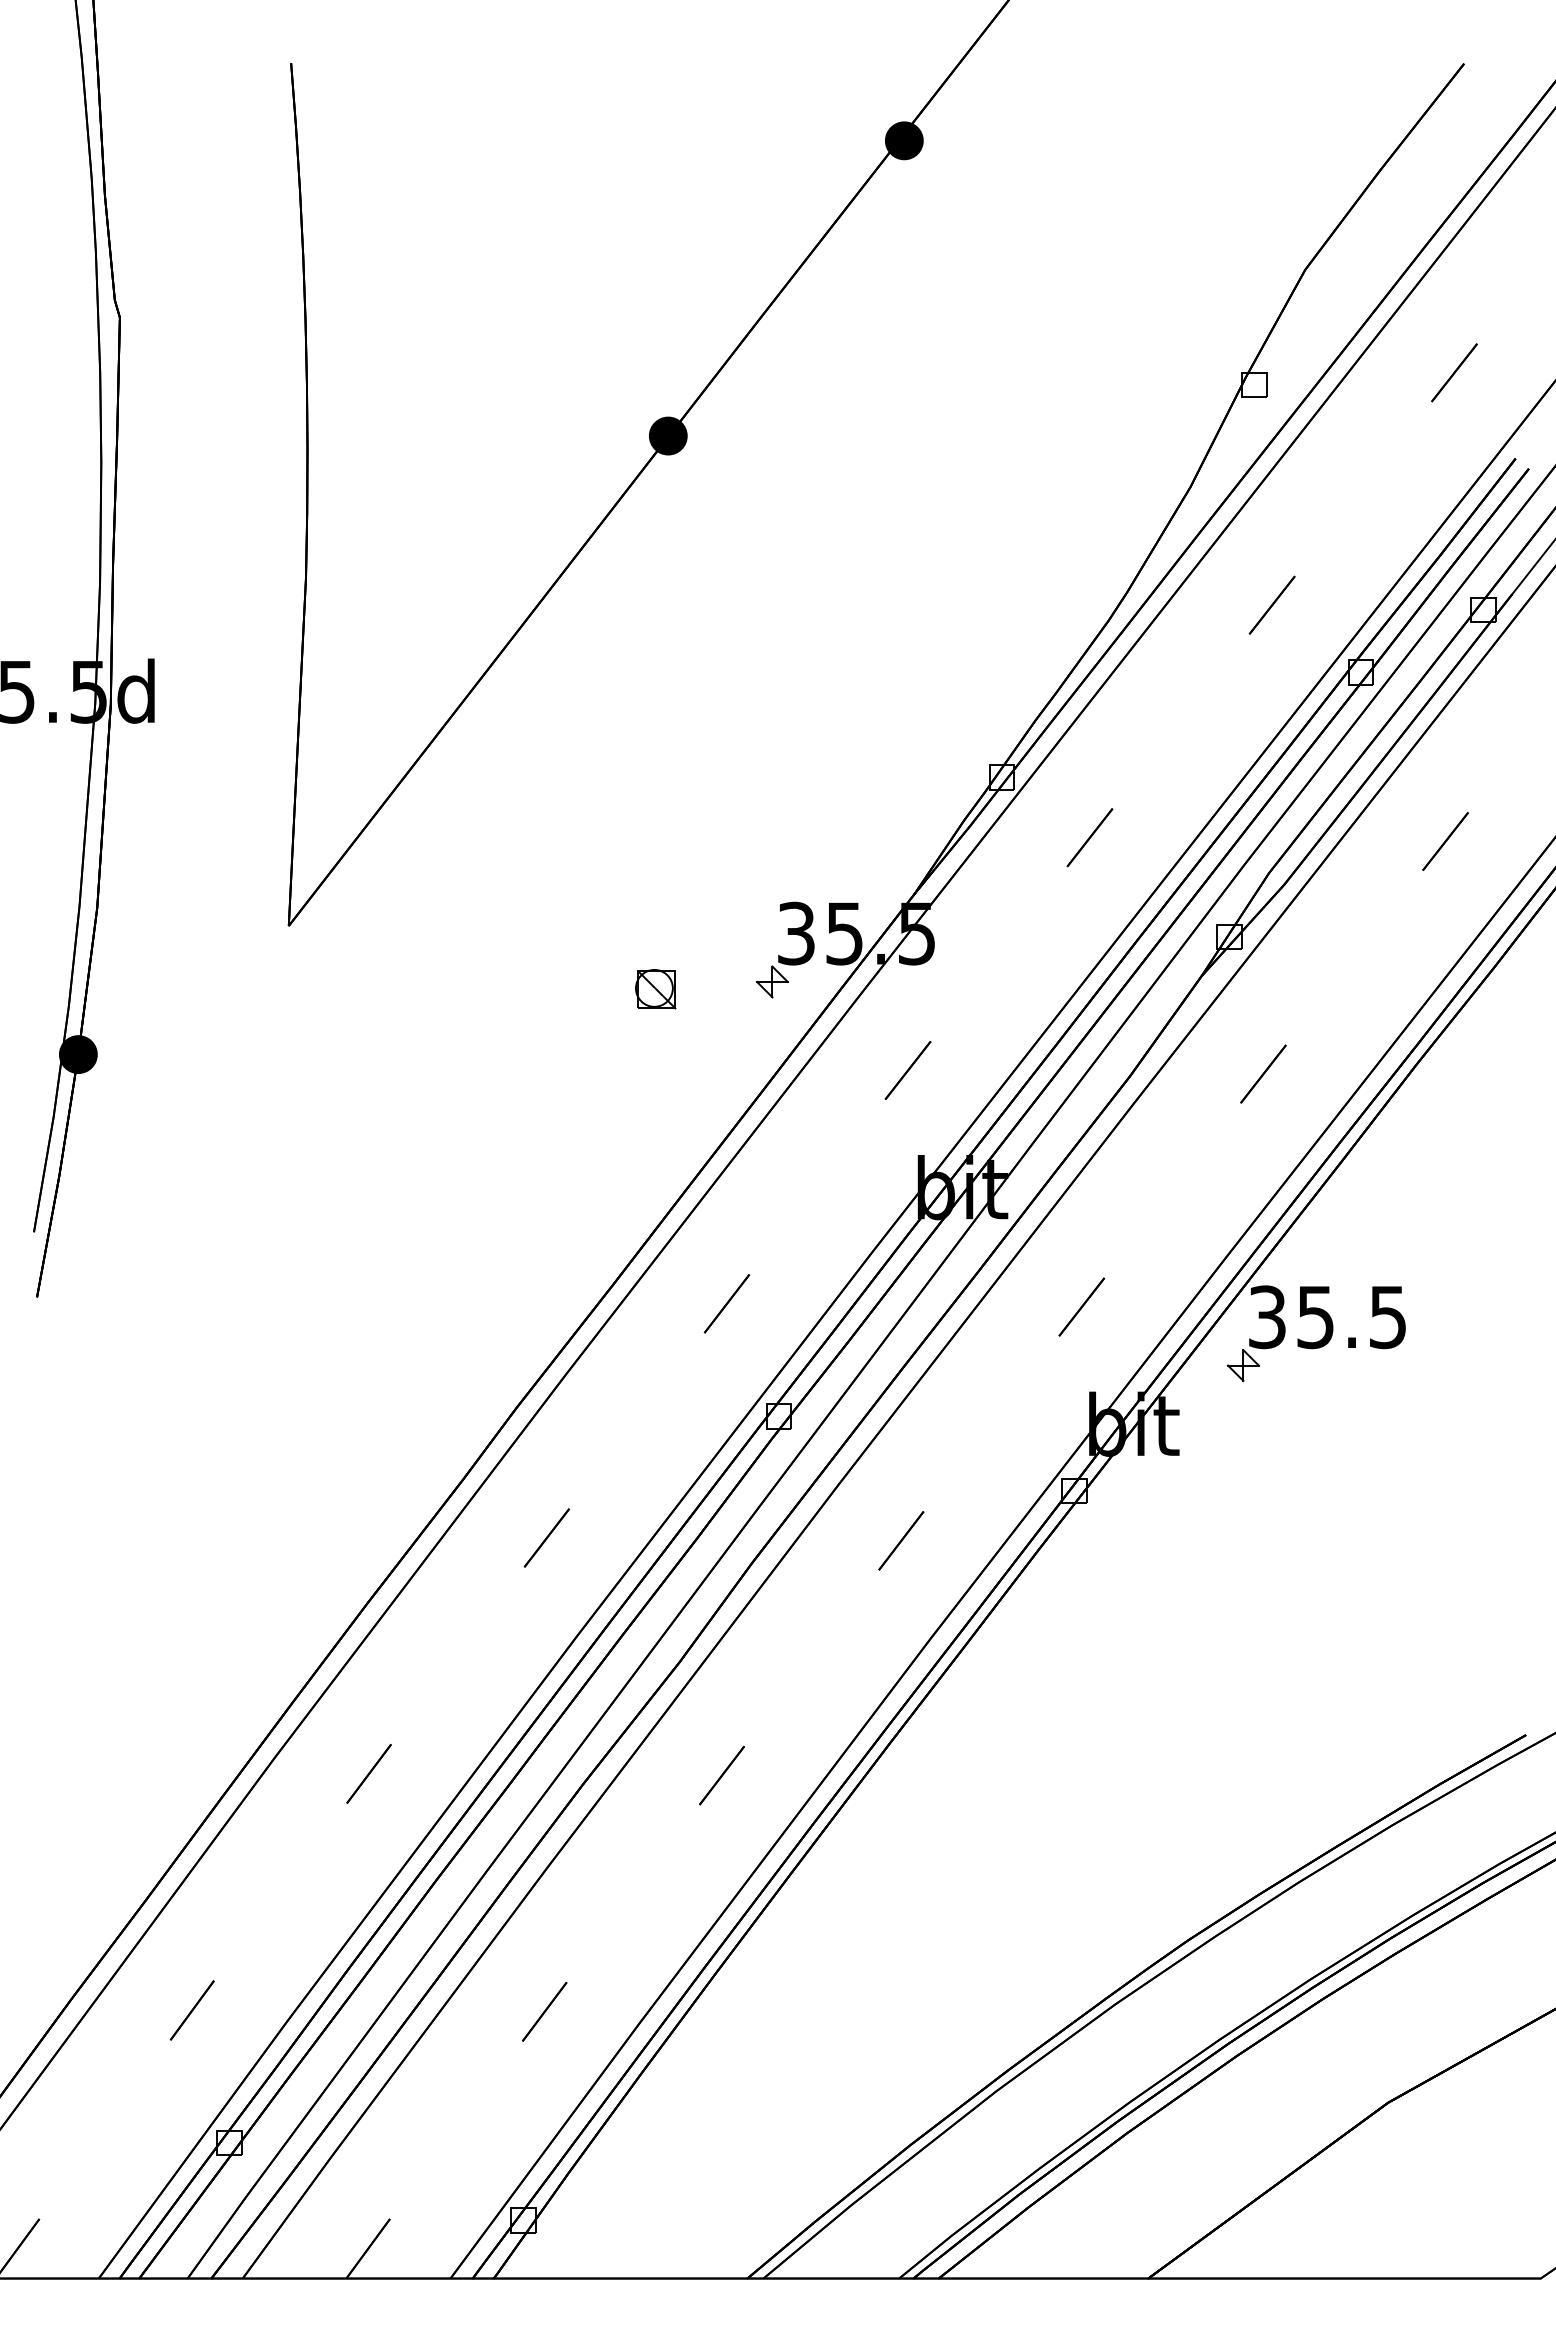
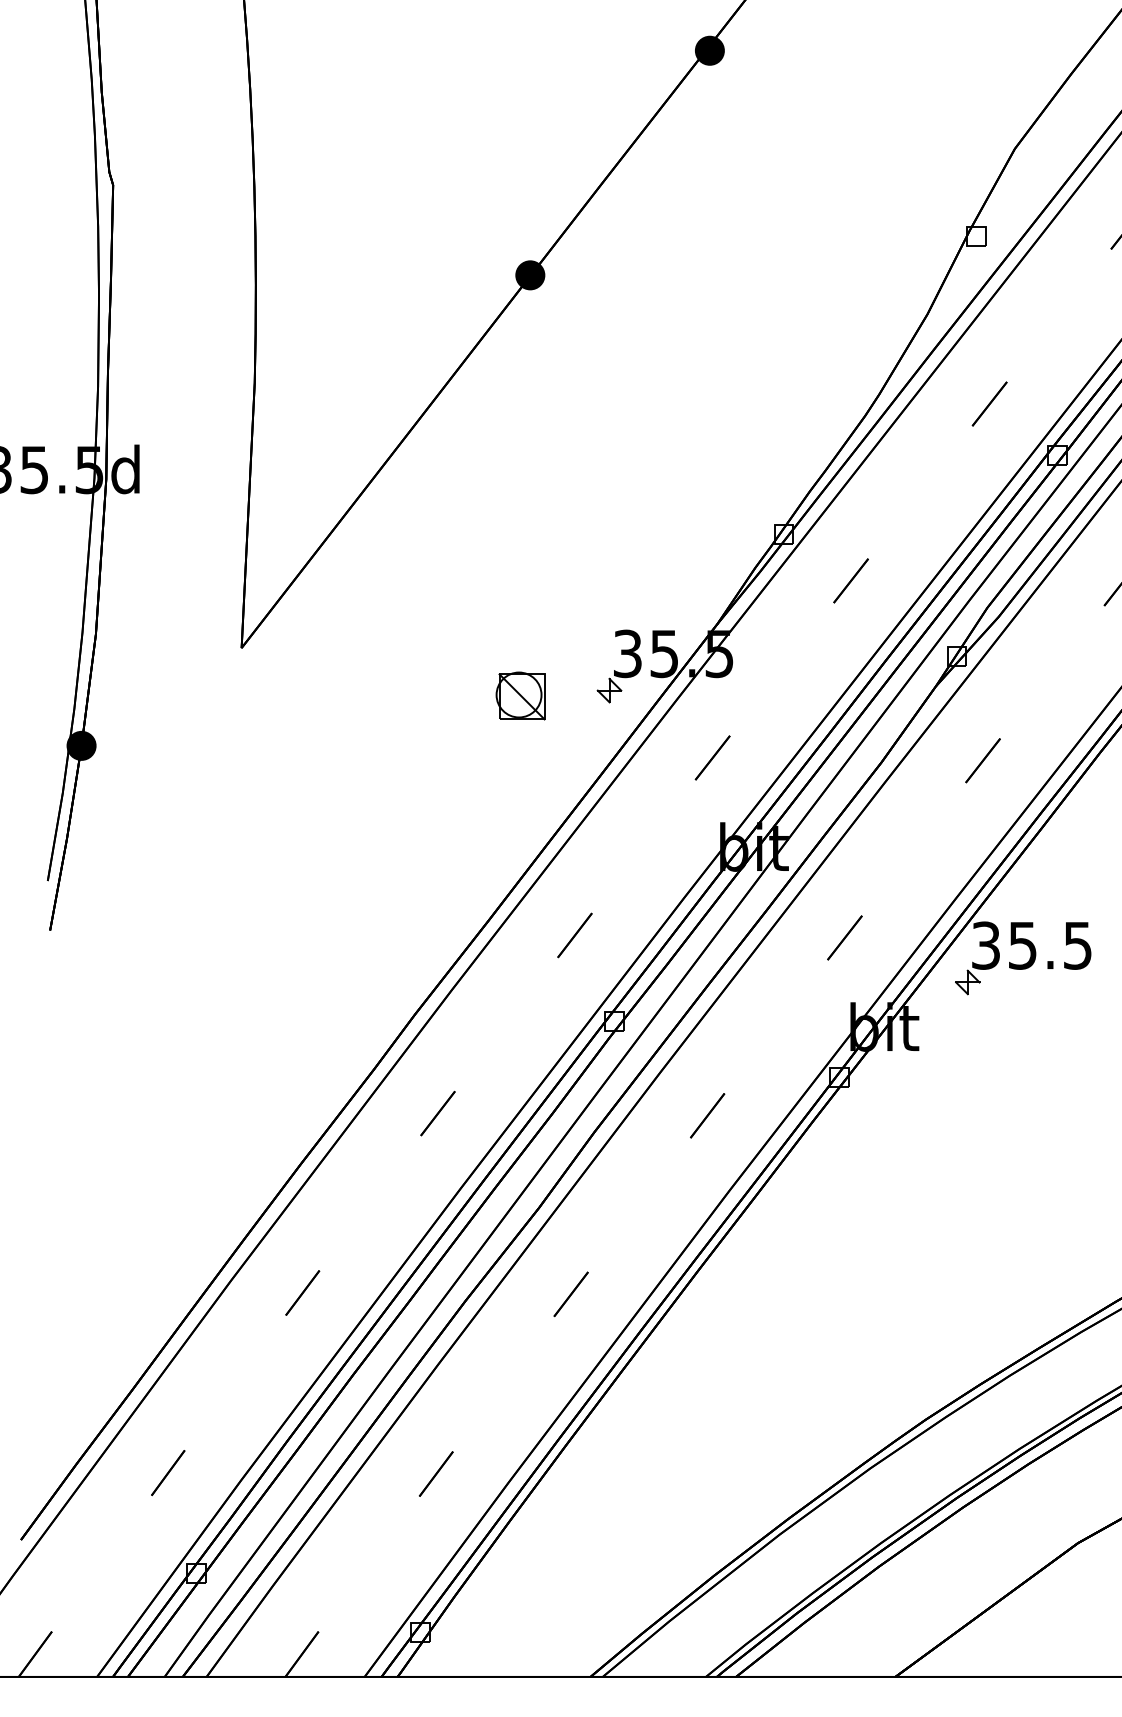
part: (655, 989) -> (520, 696), size x1.6

